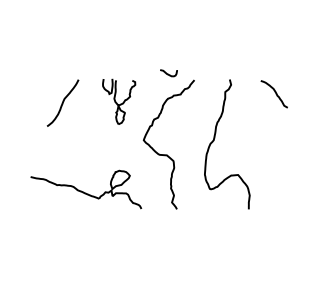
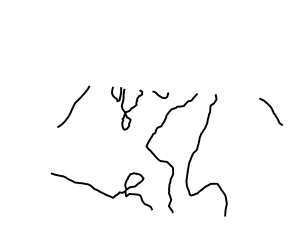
curve: (168, 73) -> (160, 95), moved
curve: (215, 138) -> (198, 148), moved
part: (86, 189) -> (102, 188), moved

